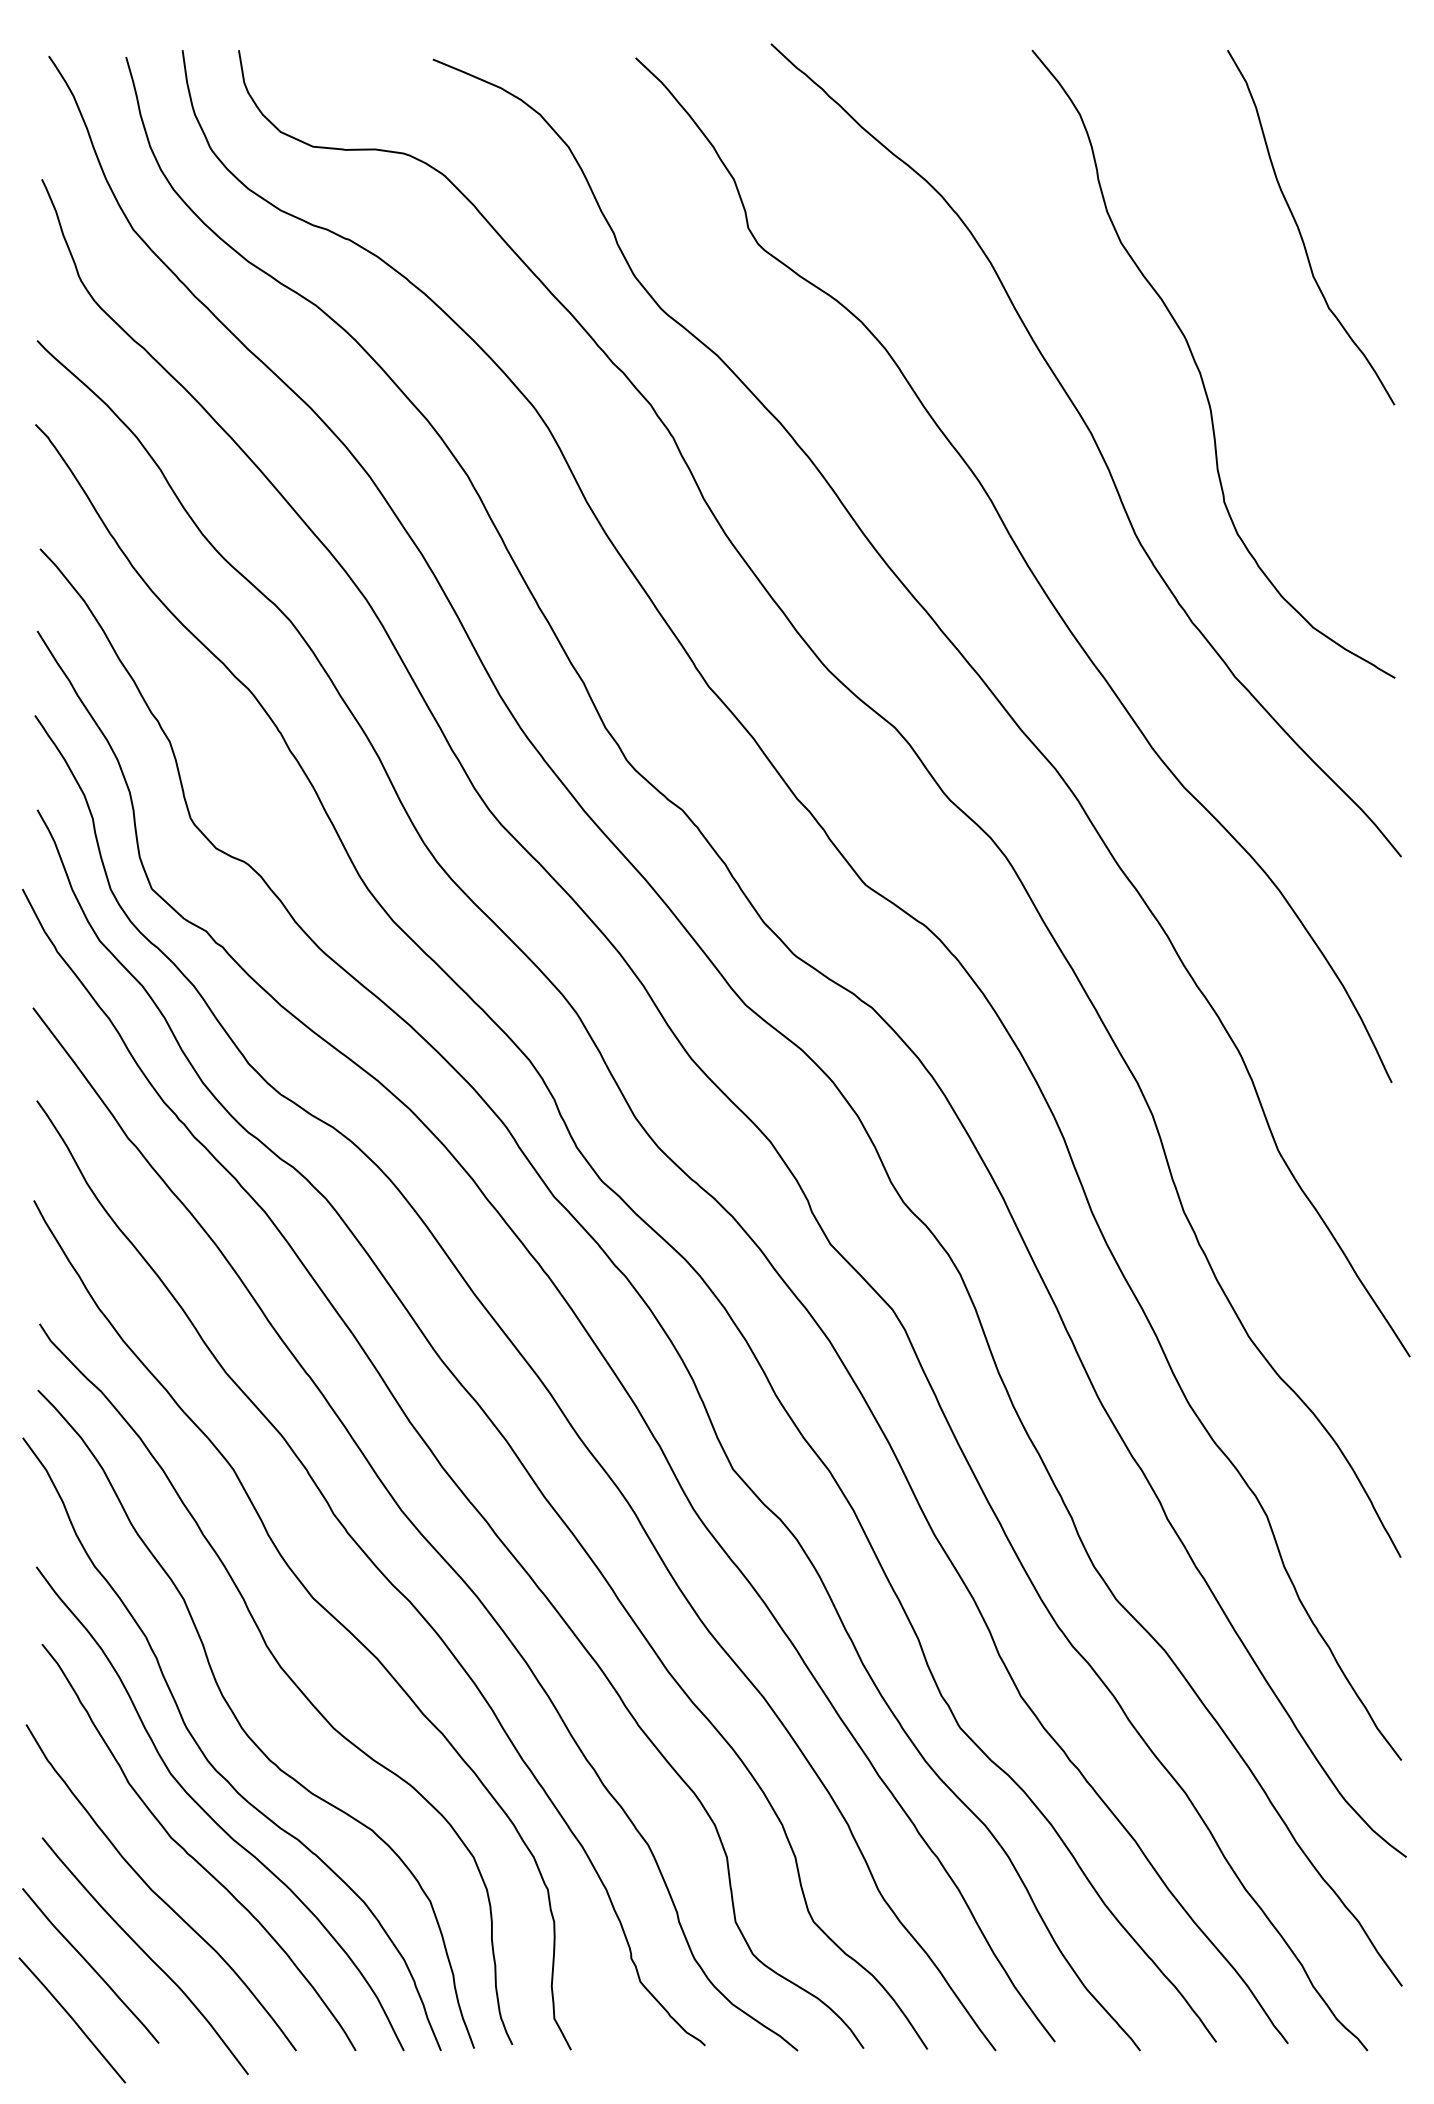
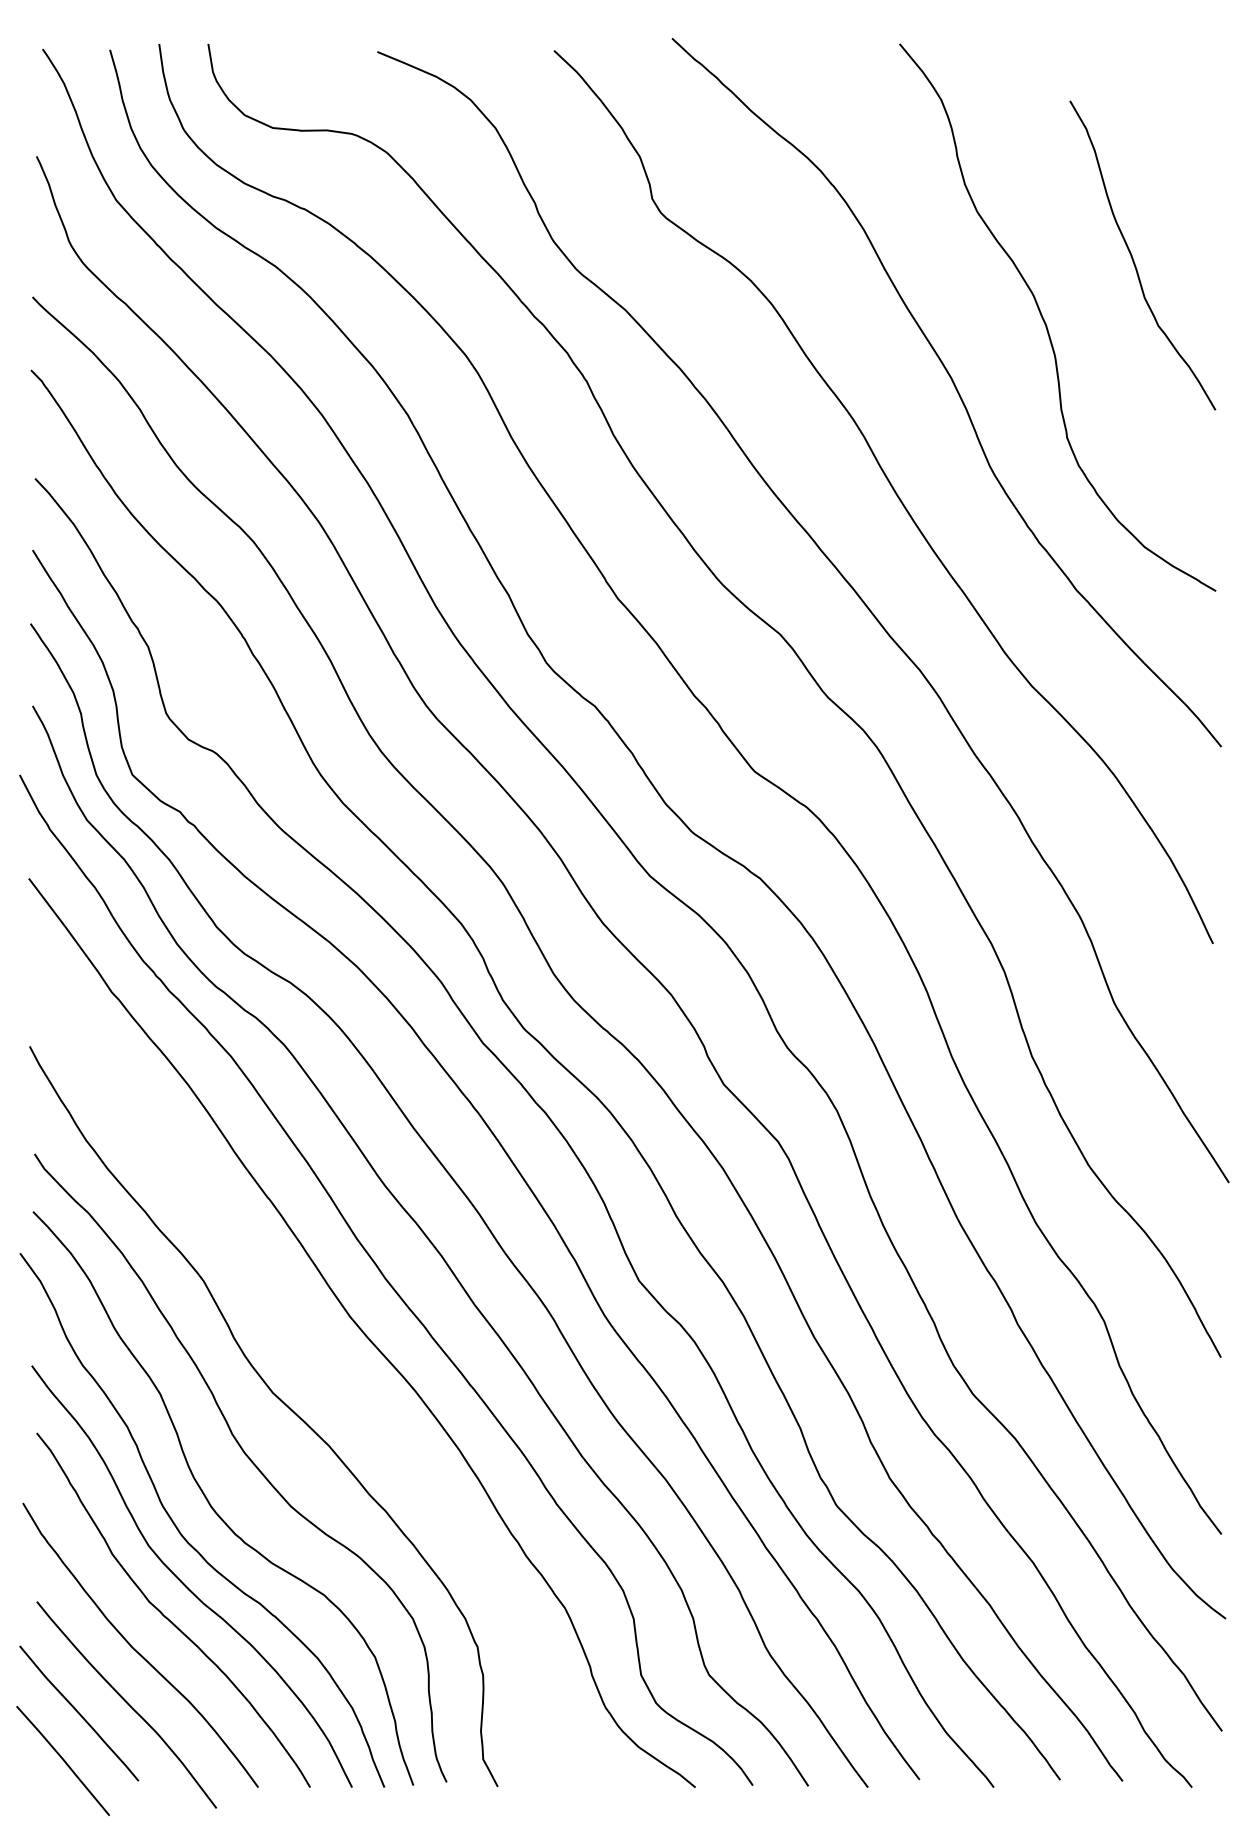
curve: (1300, 229) -> (1133, 257), moved
curve: (375, 1567) -> (327, 1366), removed

